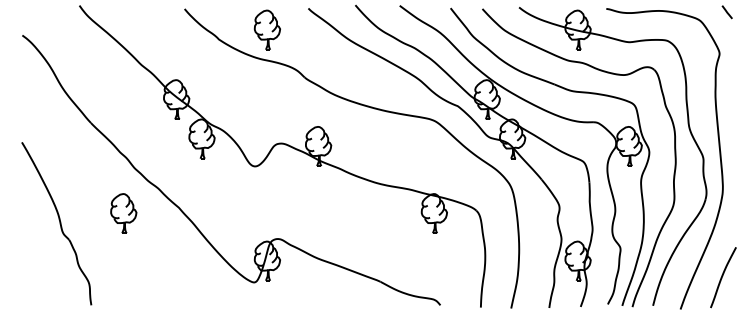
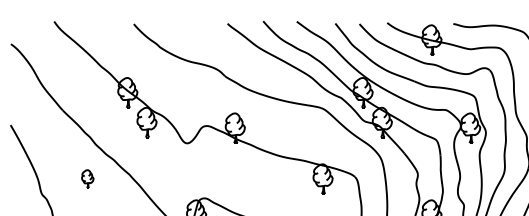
part: (266, 29) -> (195, 39), removed
part: (123, 213) -> (87, 179), size x0.6

